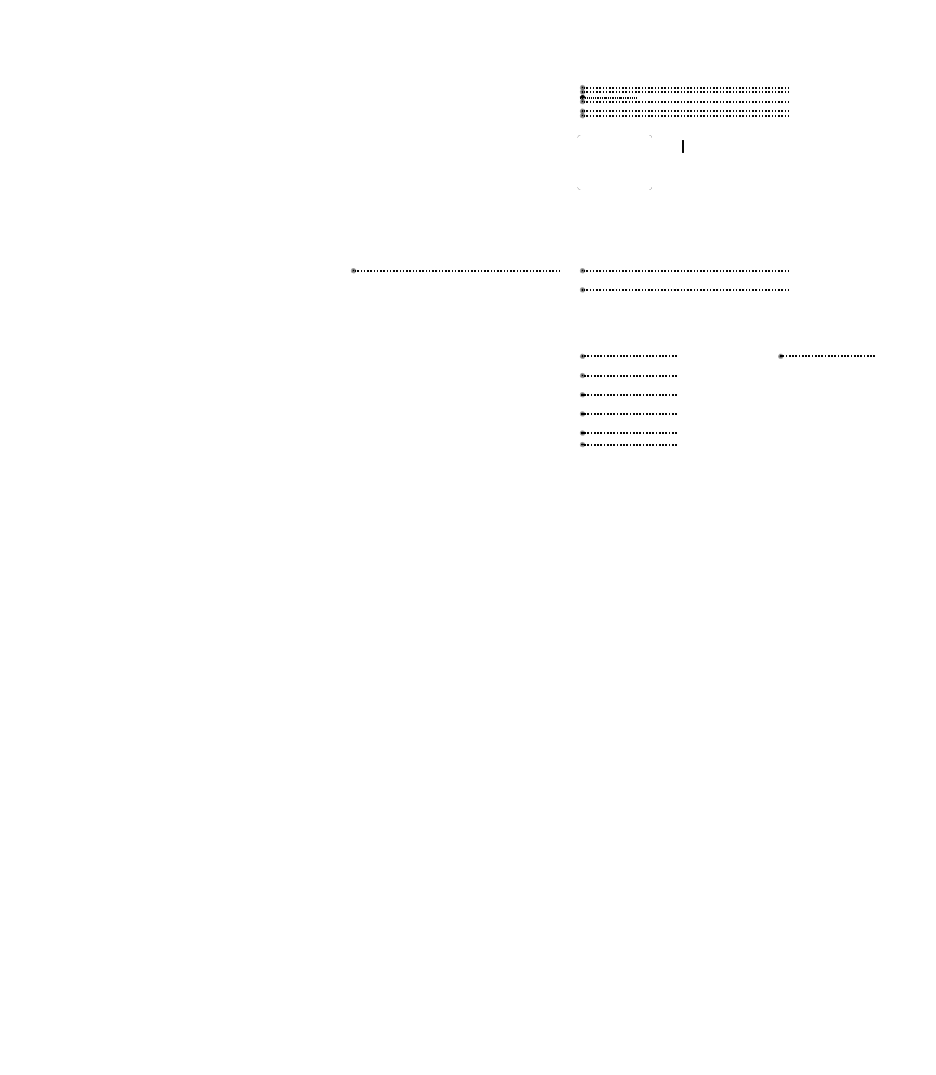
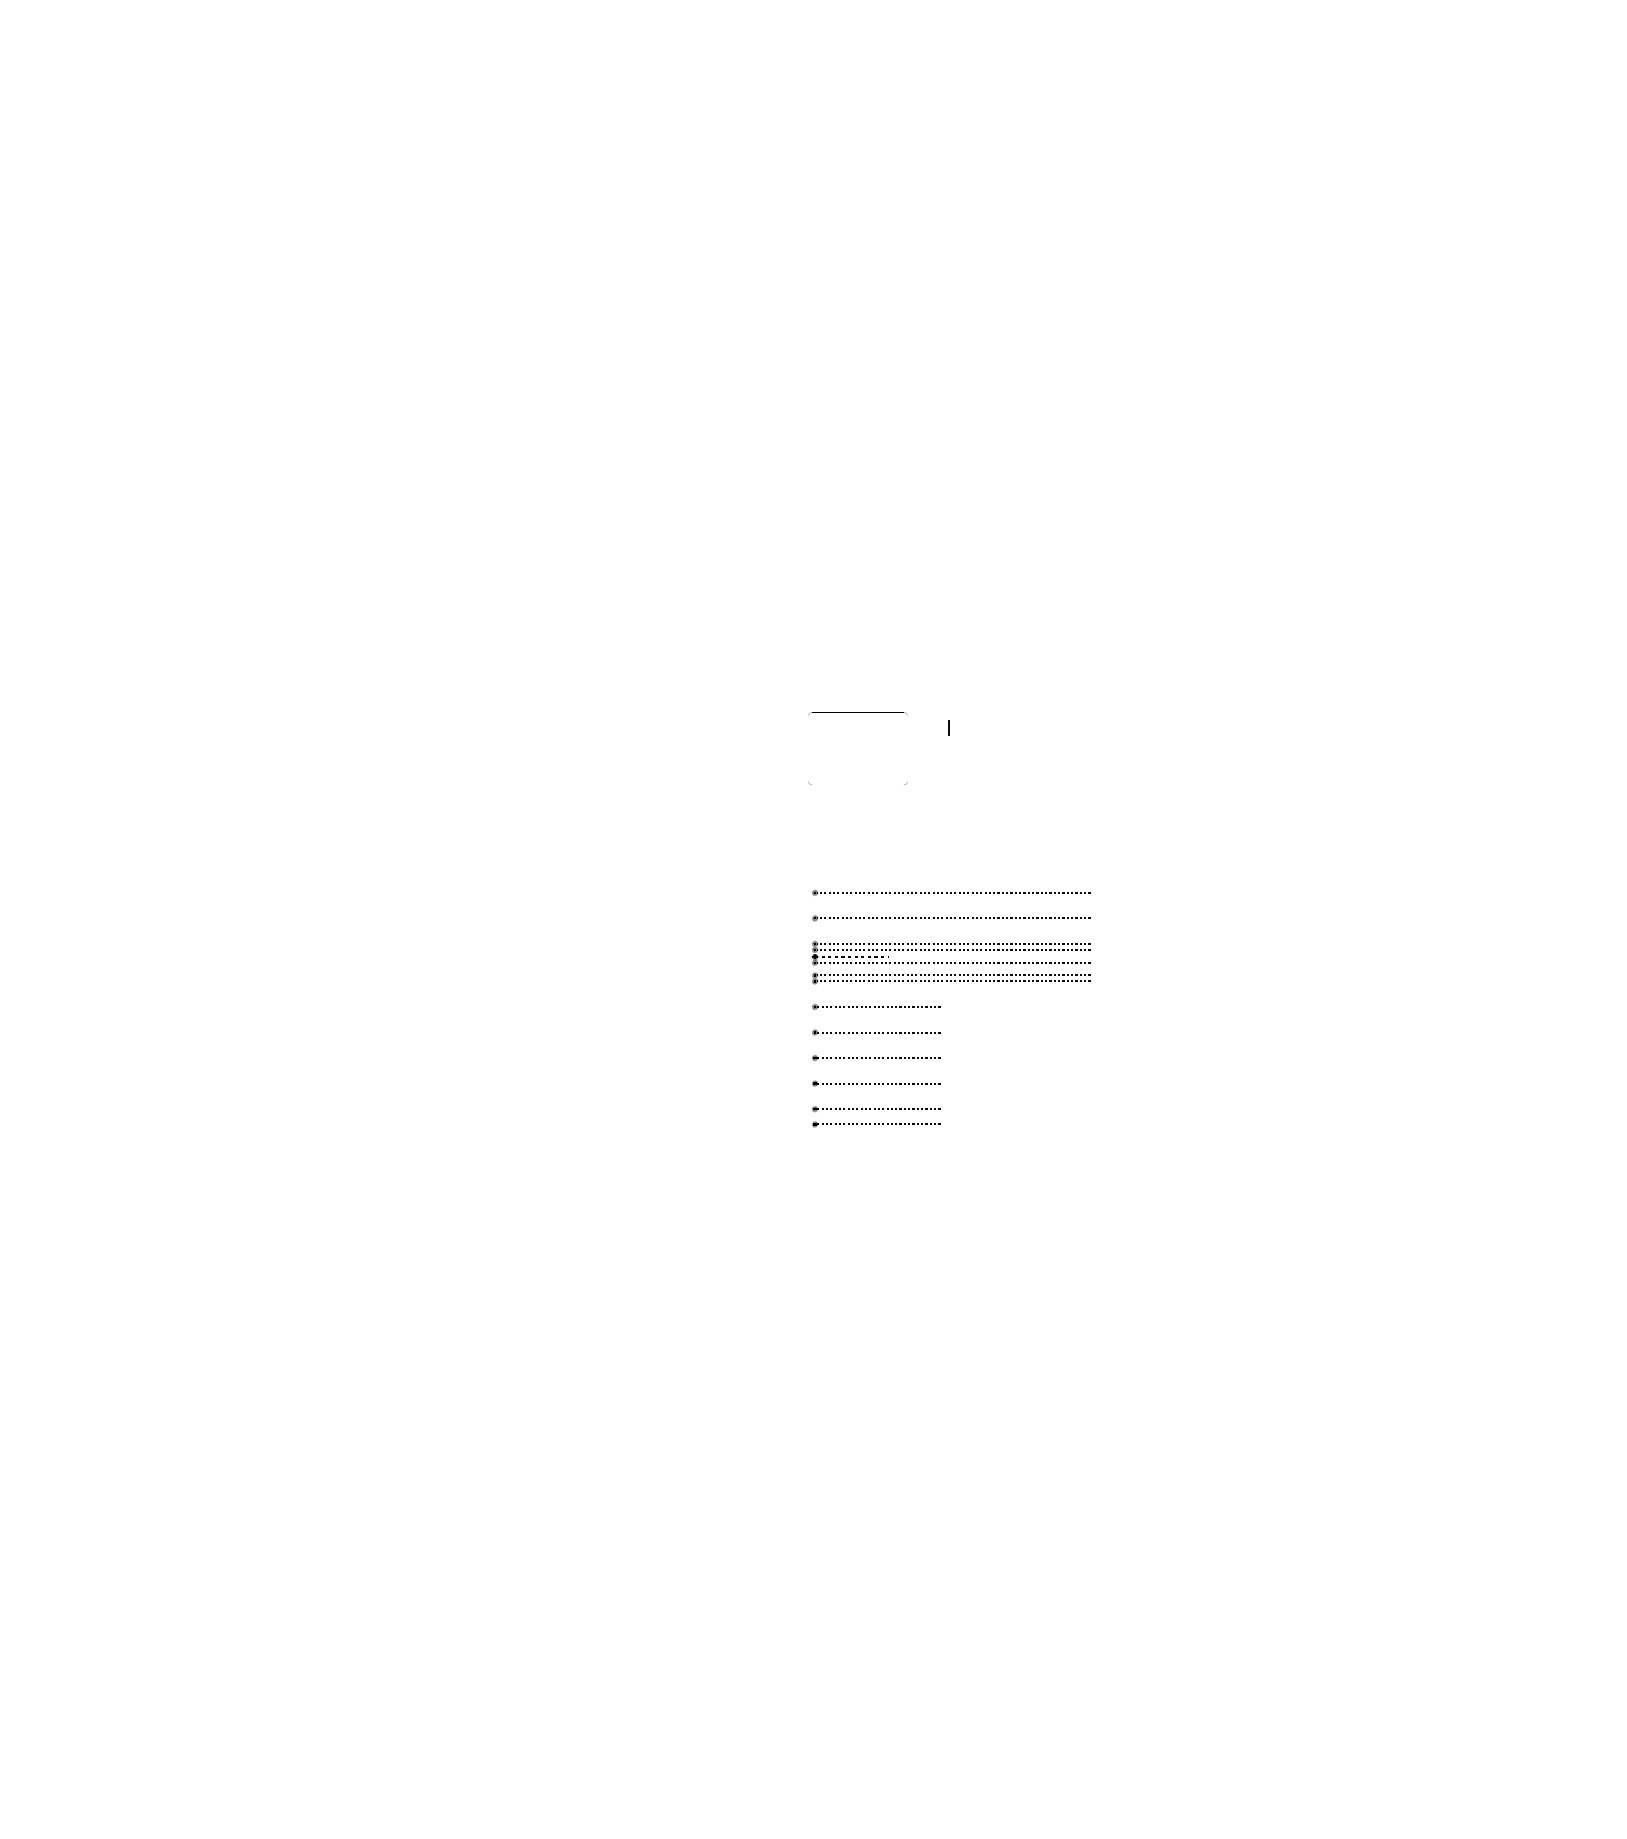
part: (684, 101) -> (950, 962), moved
part: (456, 270) -> (646, 892), removed
part: (826, 356) -> (1140, 1006), removed

